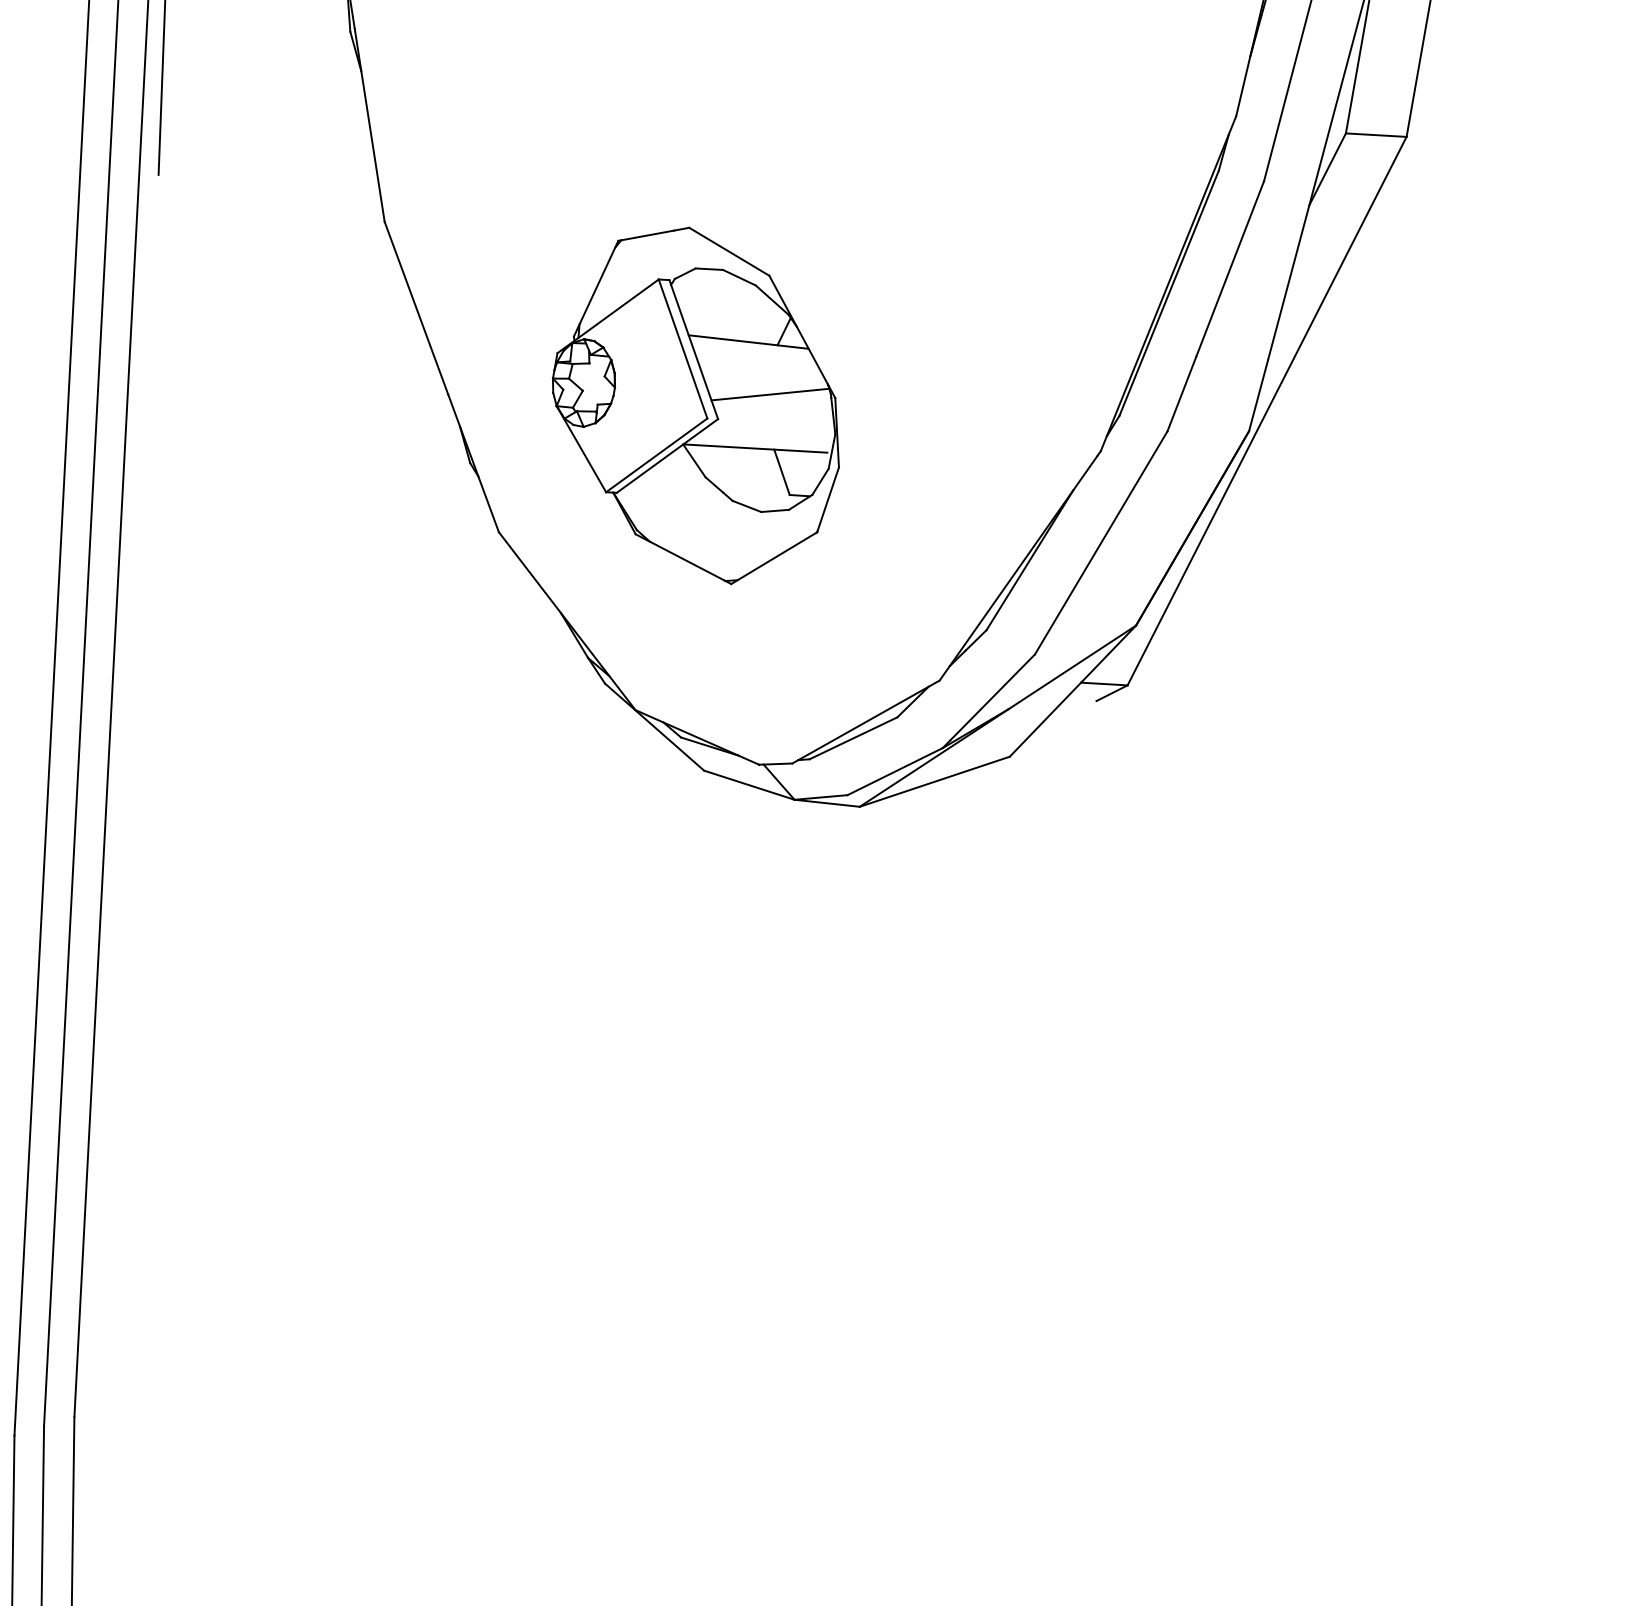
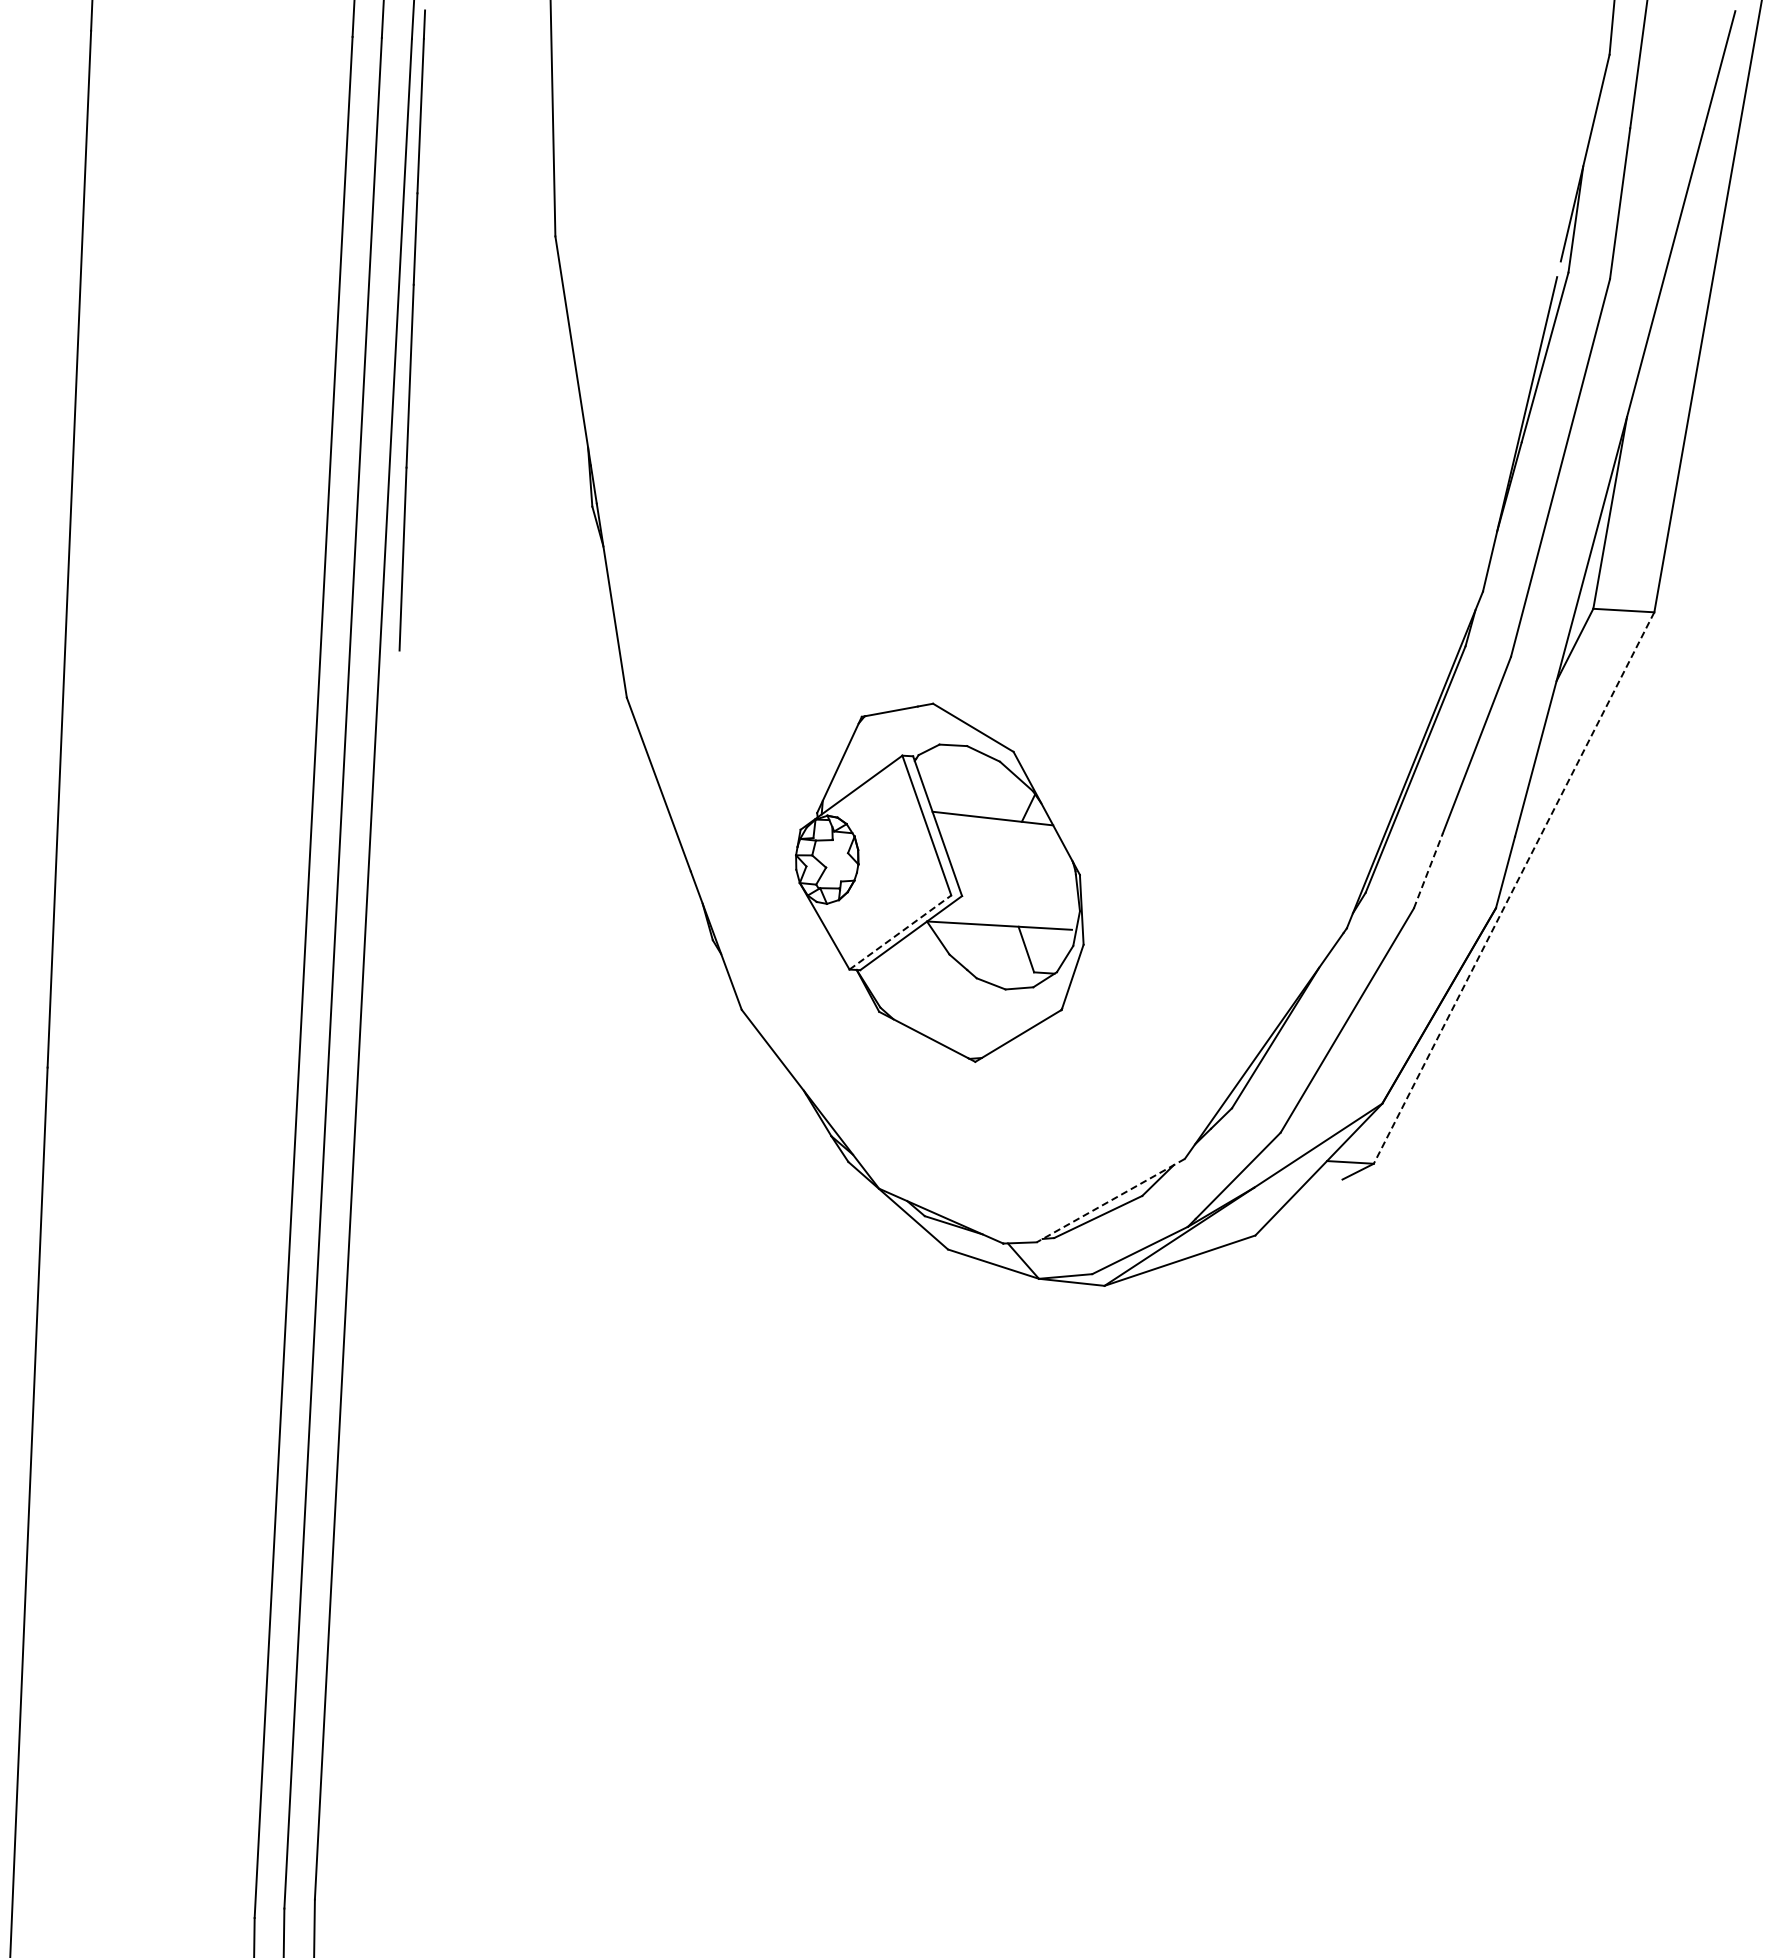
line: (1181, 393) -> (1428, 870), solid -> dashed
line: (770, 394) -> (1014, 871), removed
line: (1266, 411) -> (1513, 888), solid -> dashed
line: (656, 455) -> (900, 932), solid -> dashed
line: (865, 721) -> (1110, 1200), solid -> dashed

